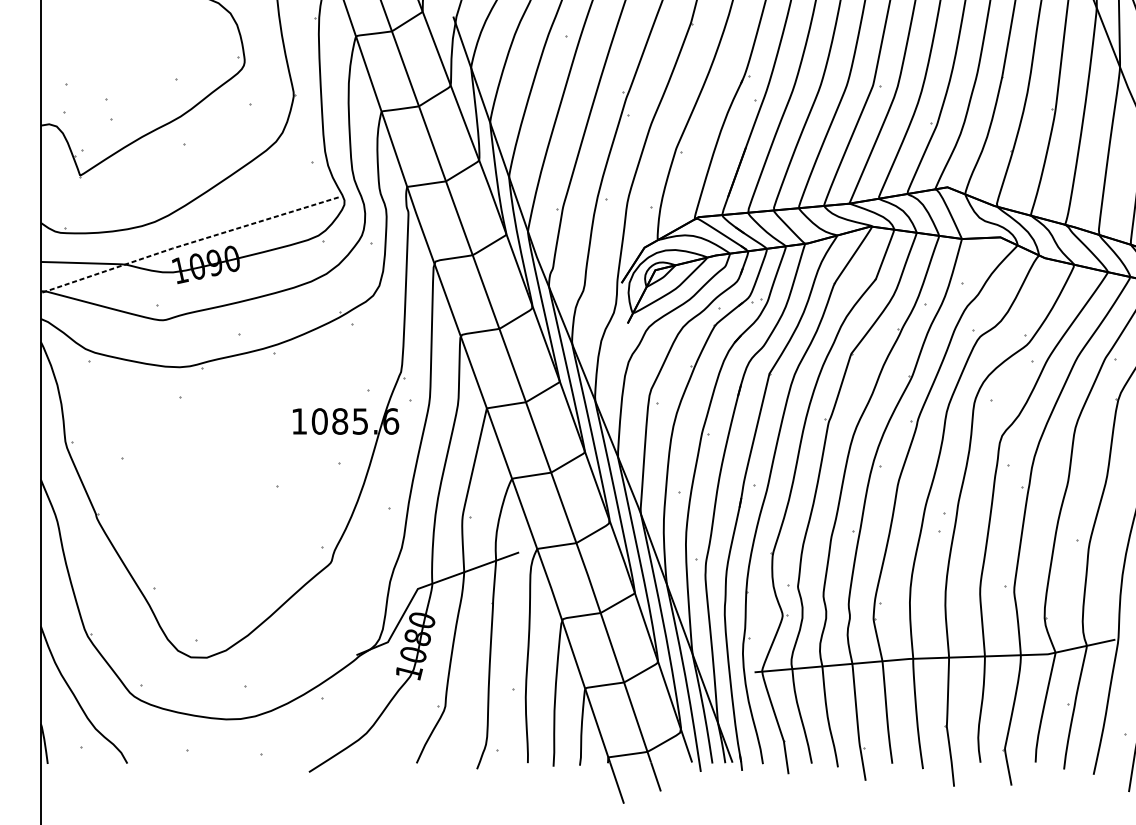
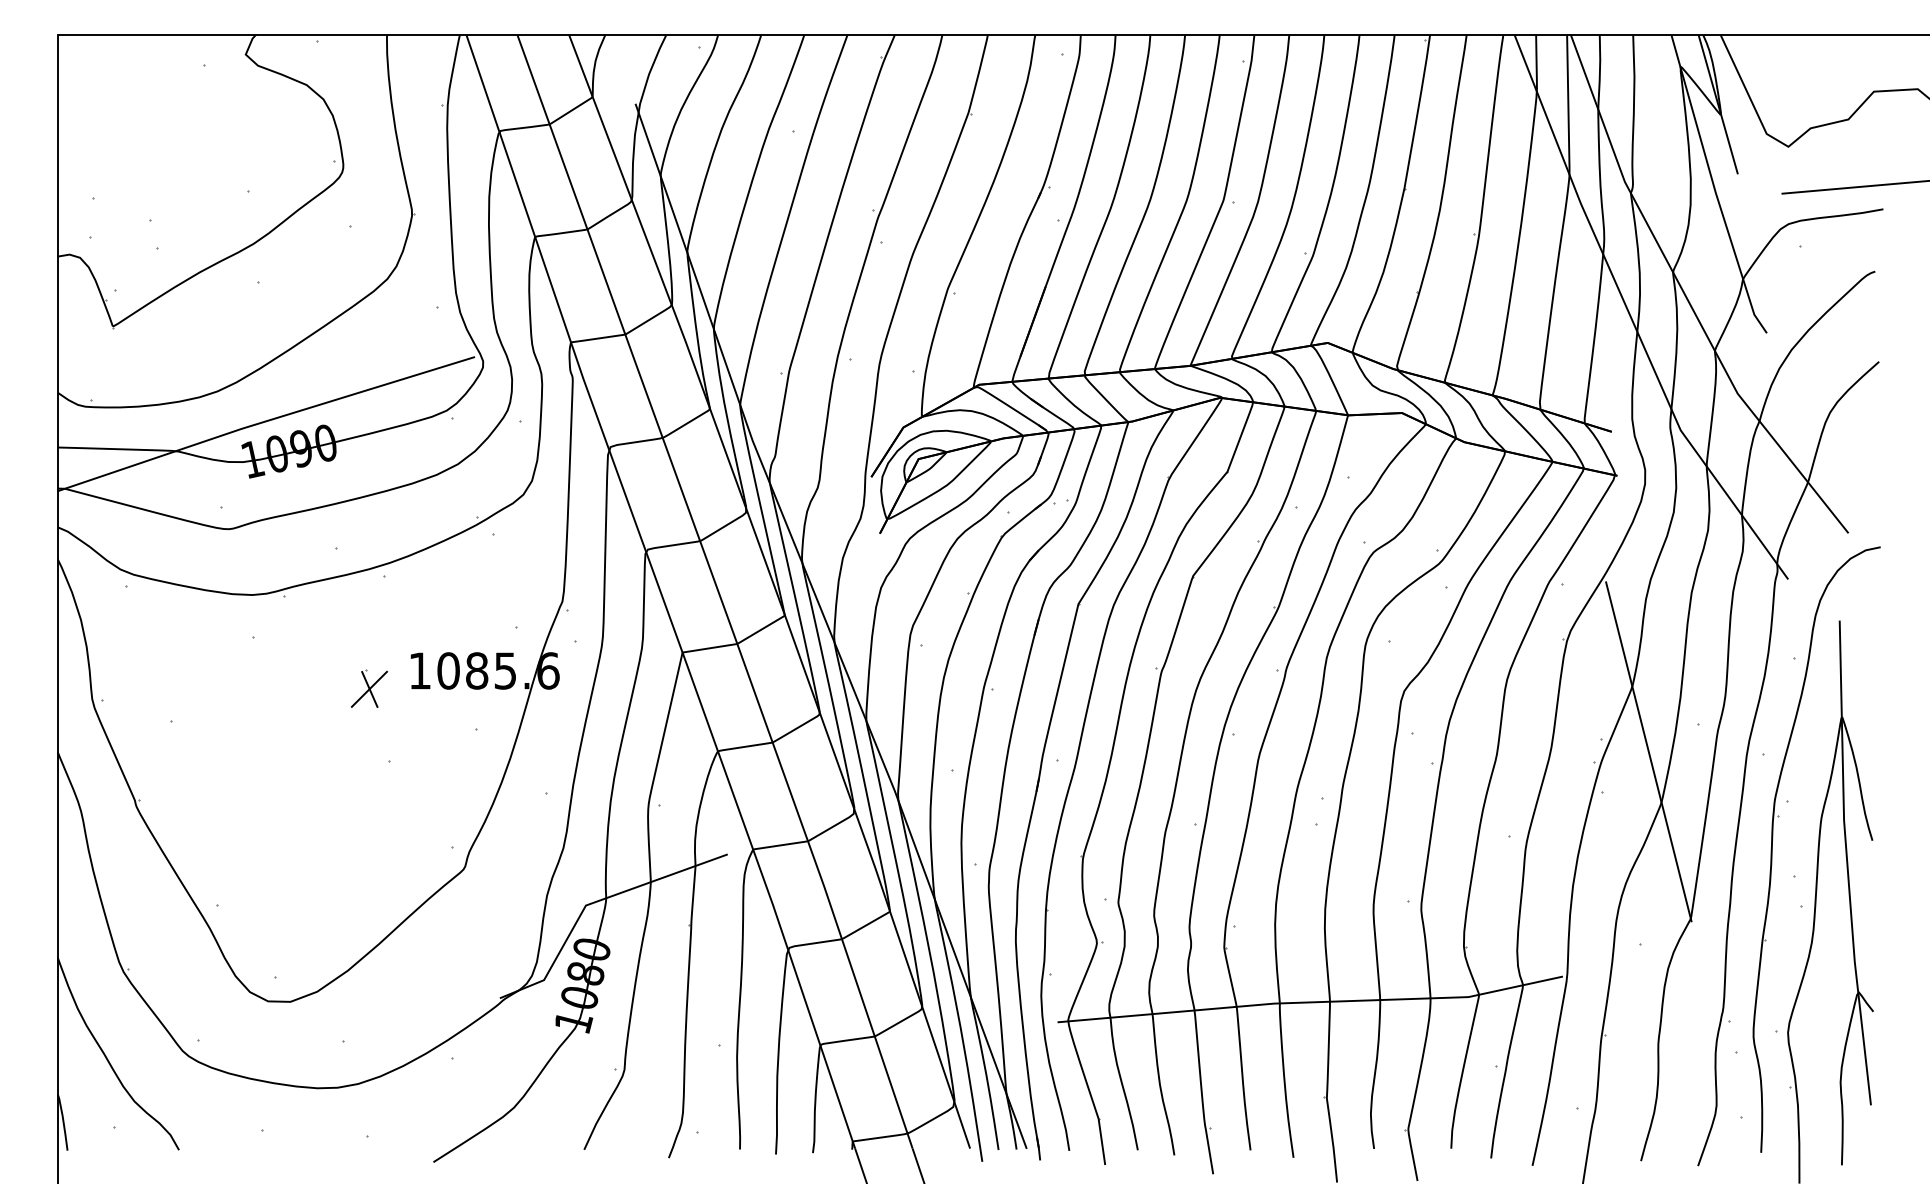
line: (188, 243) -> (264, 421), dashed -> solid
part: (262, 434) -> (368, 688), added

